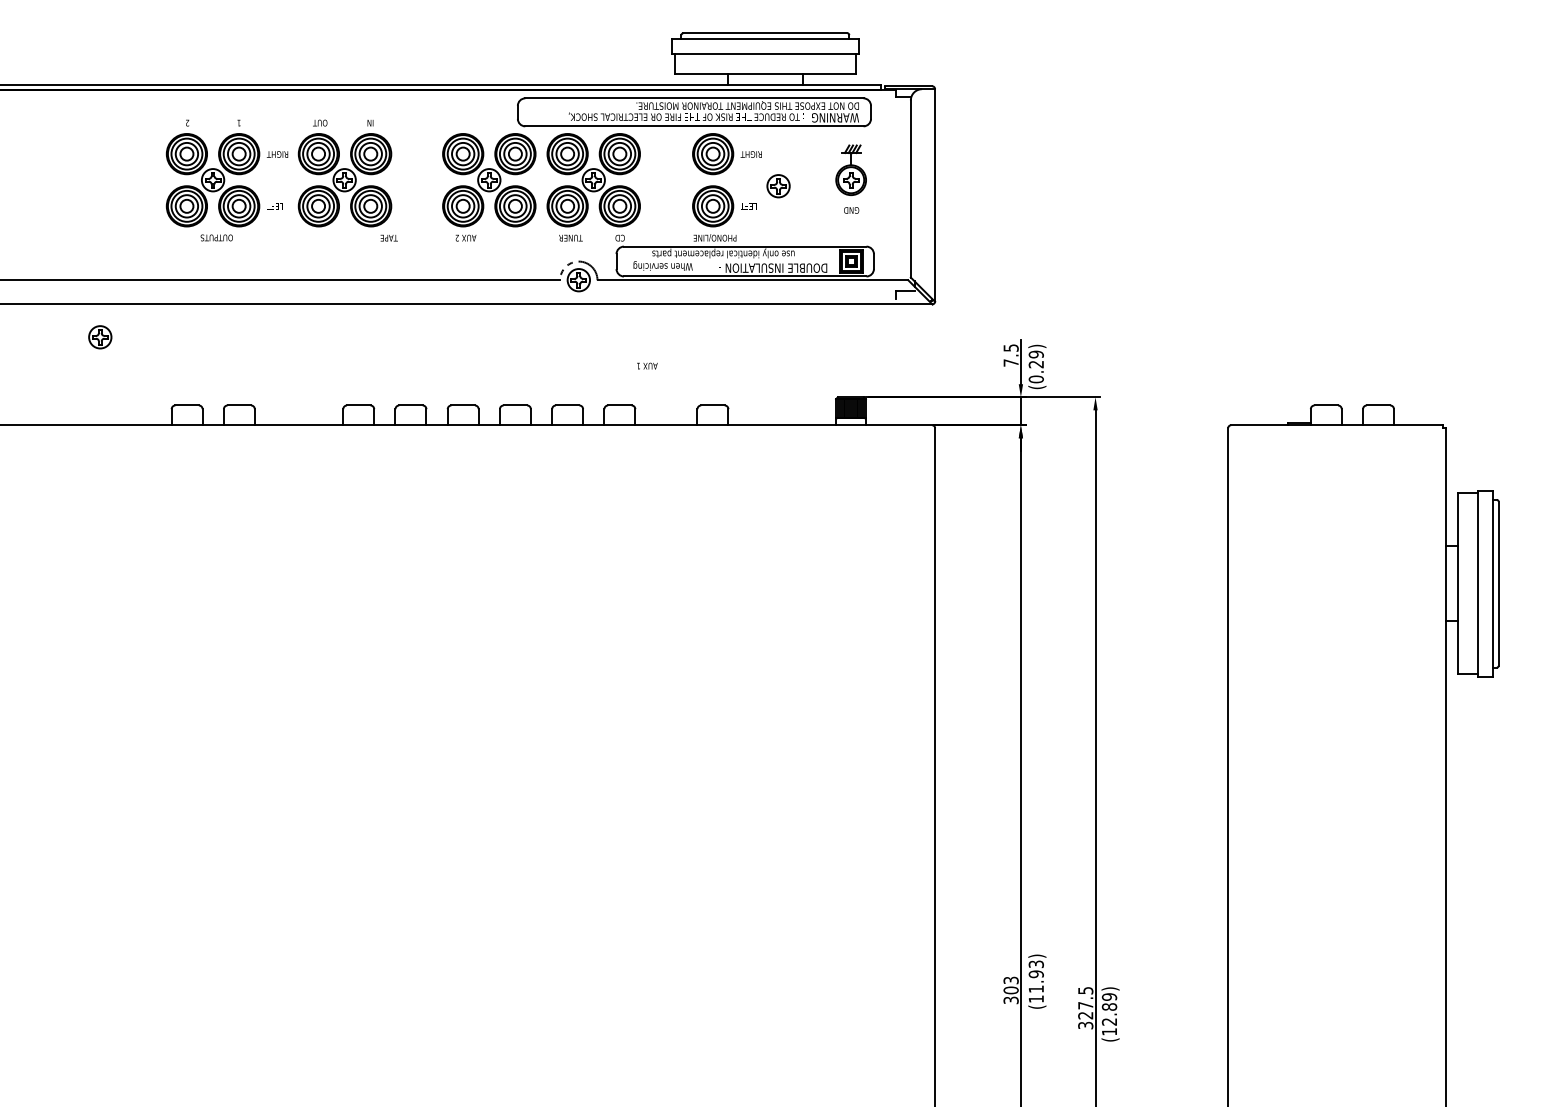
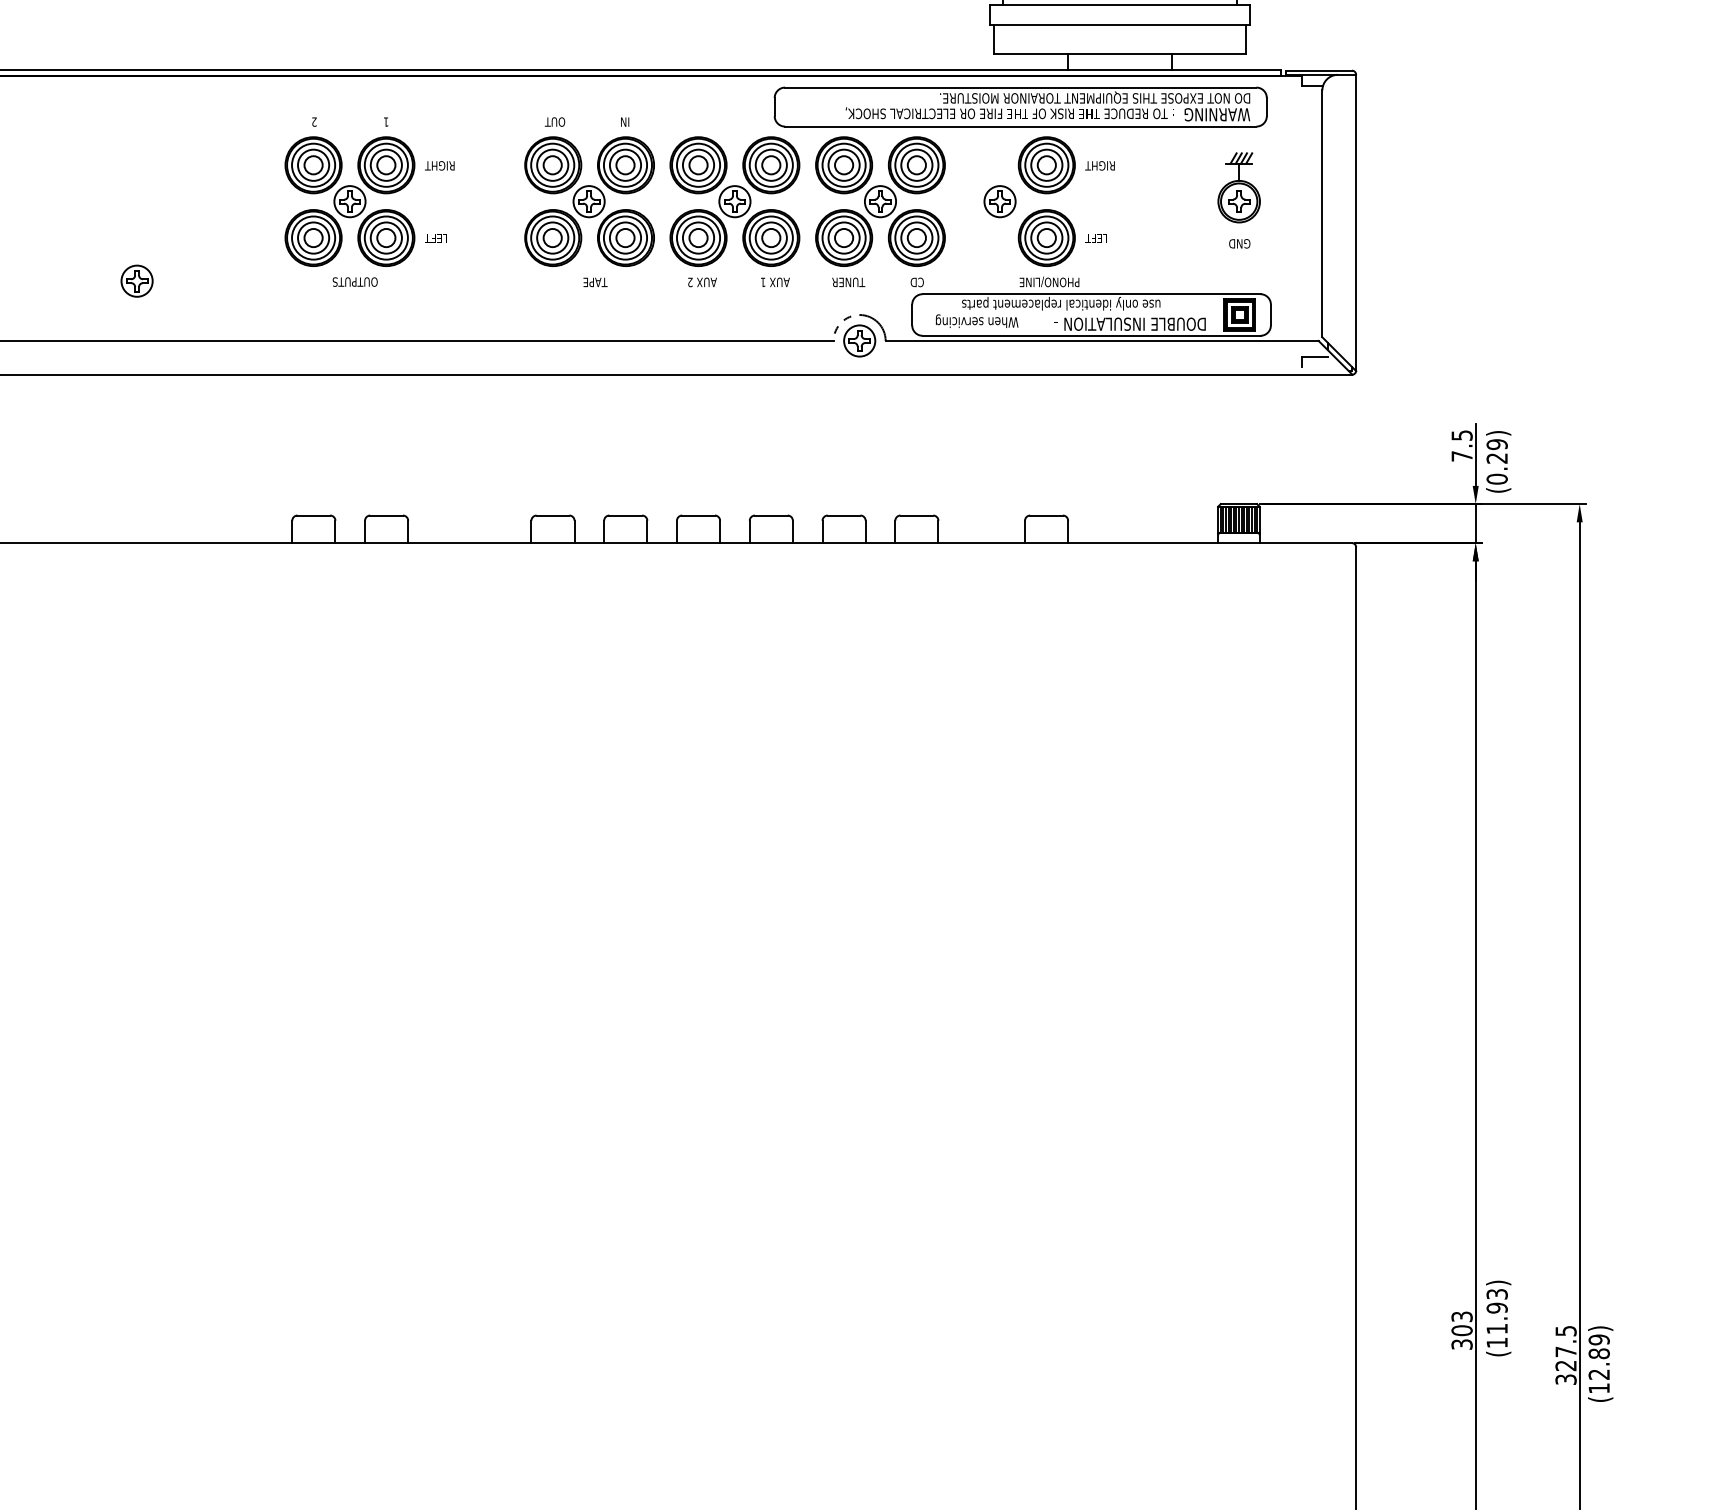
part: (344, 173) -> (588, 192), moved
part: (778, 186) -> (999, 202), moved
part: (100, 337) -> (137, 281), moved
text: (647, 365) -> (775, 281), moved

